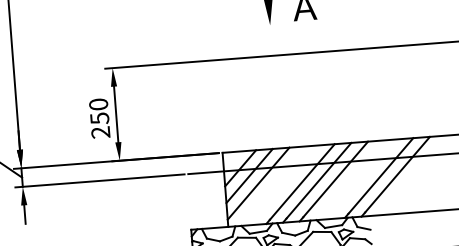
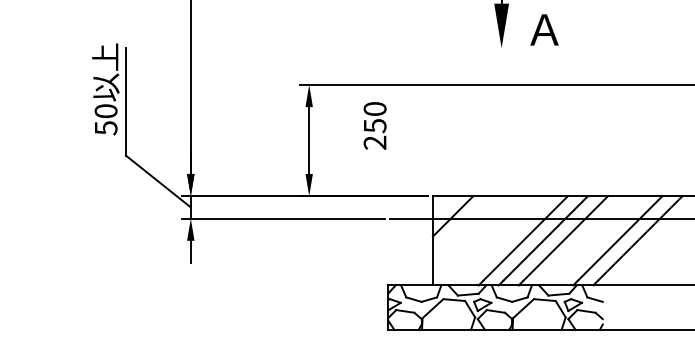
text: (99, 118) -> (374, 125), moved
line: (249, 176) -> (462, 226), removed
line: (258, 183) -> (472, 236), removed

